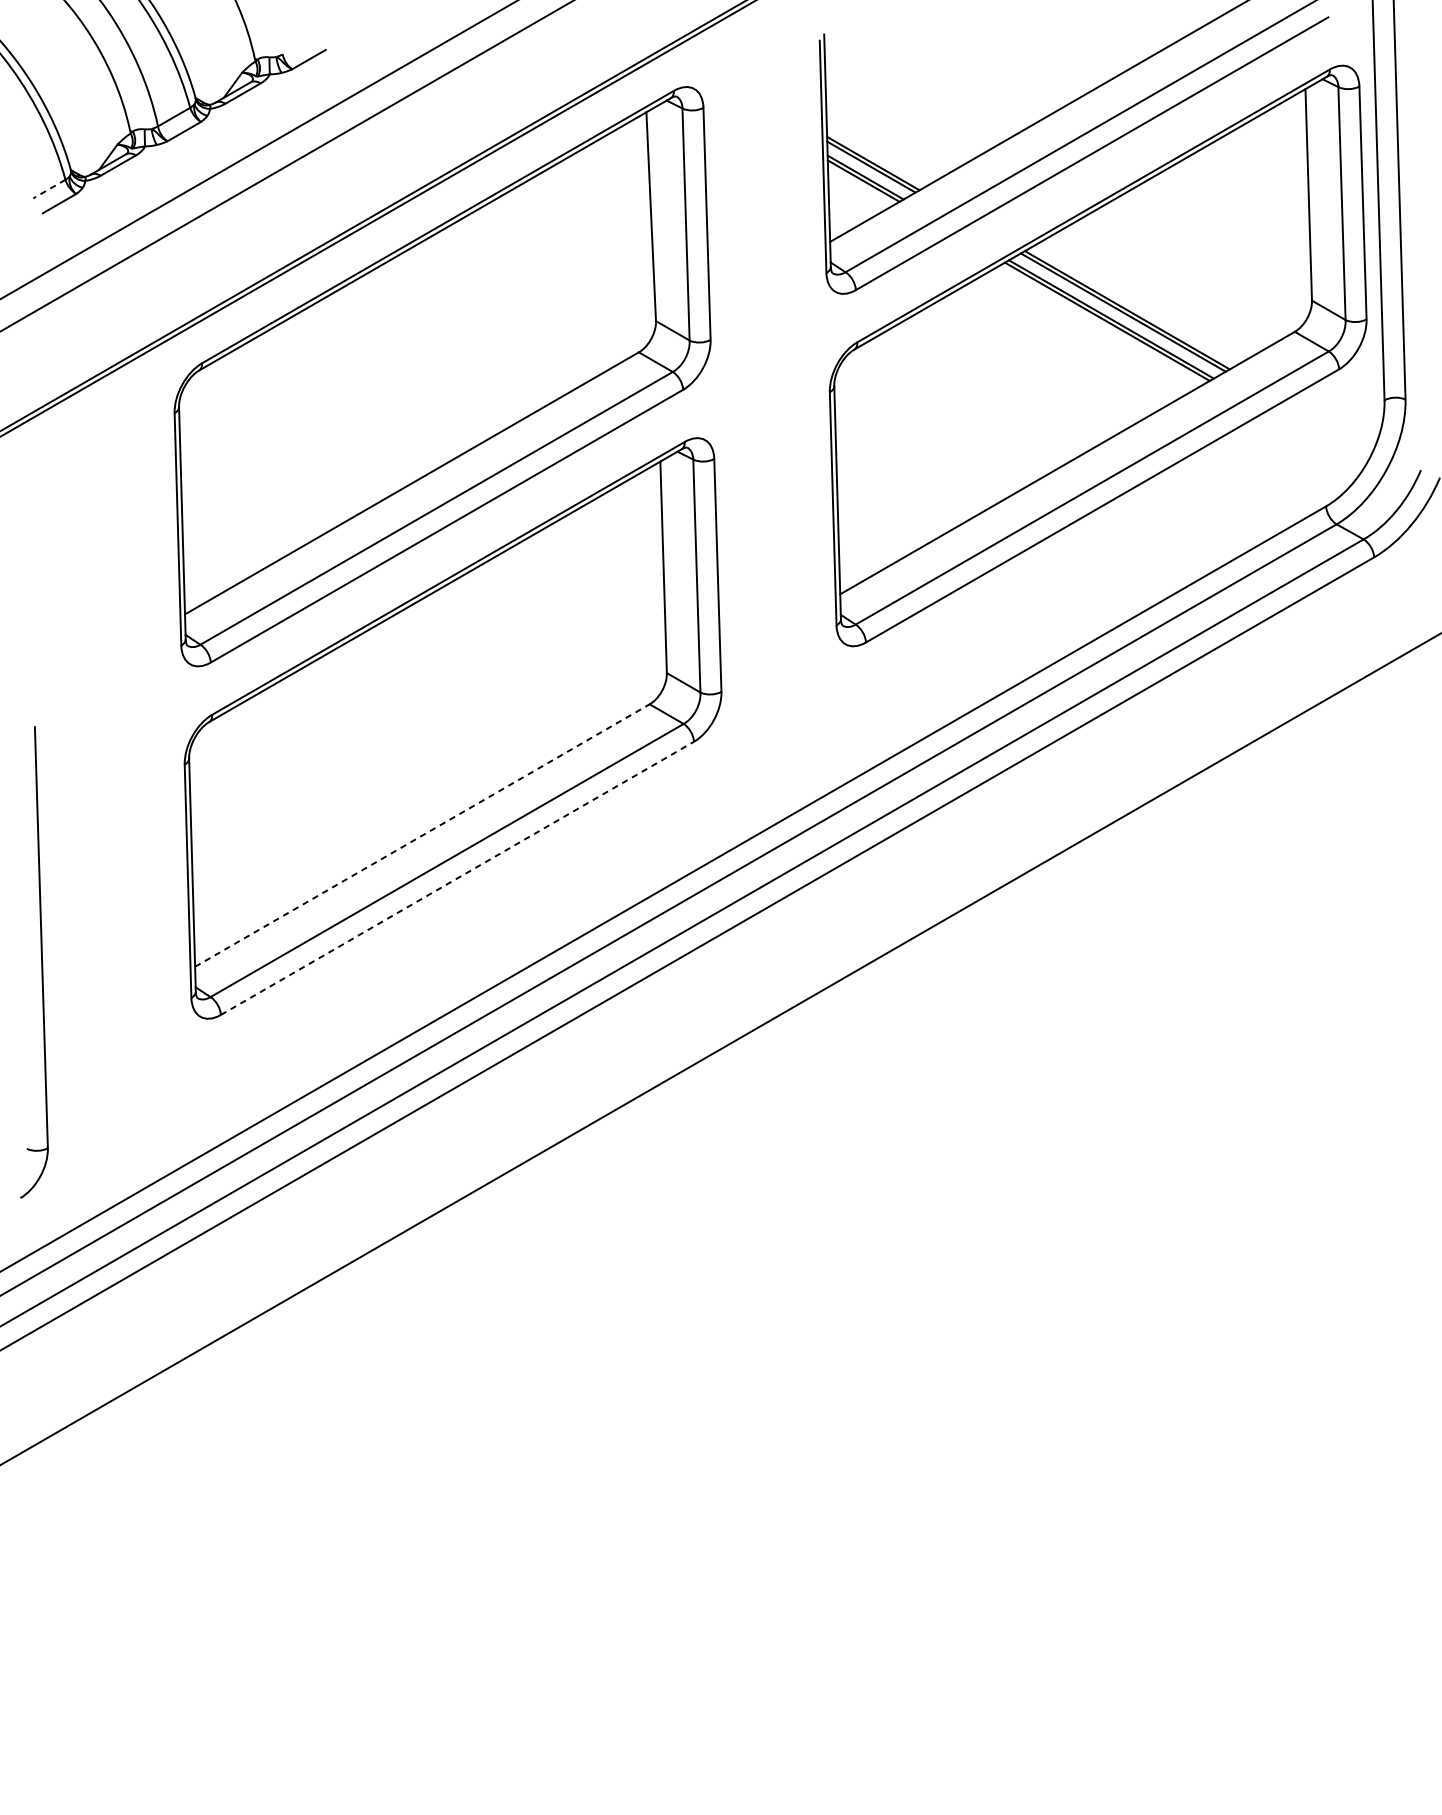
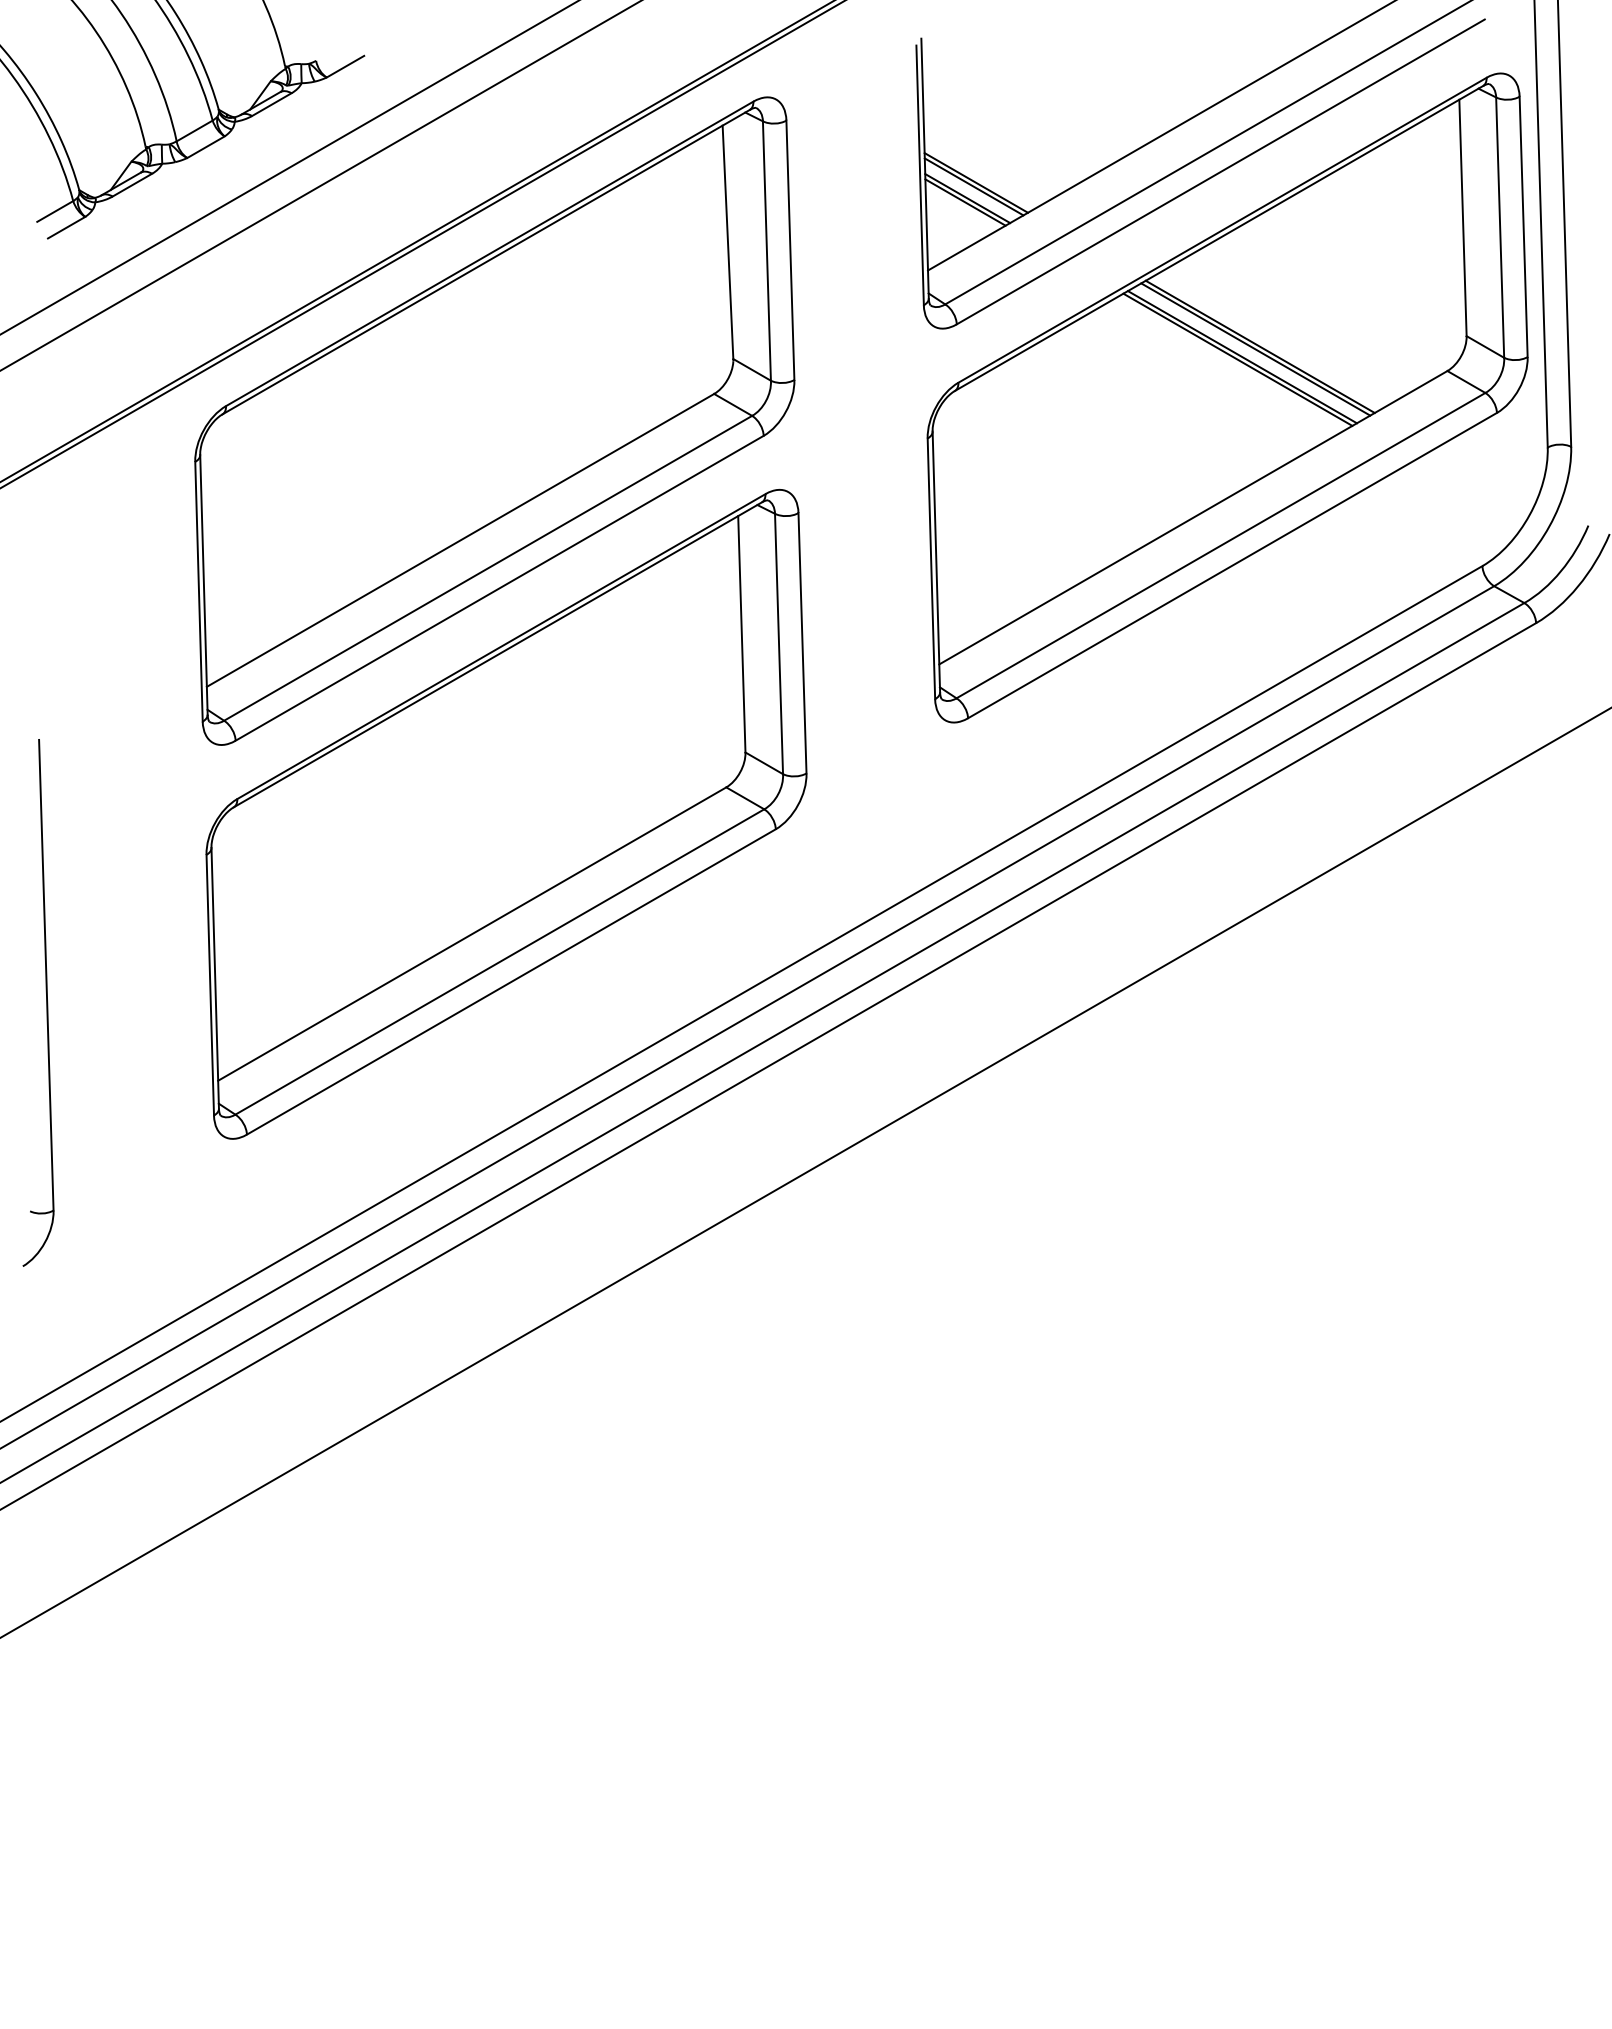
line: (49, 189) -> (55, 211), dashed -> solid
line: (422, 835) -> (472, 933), dashed -> solid
line: (457, 877) -> (511, 981), dashed -> solid
part: (41, 962) -> (46, 1002), moved

